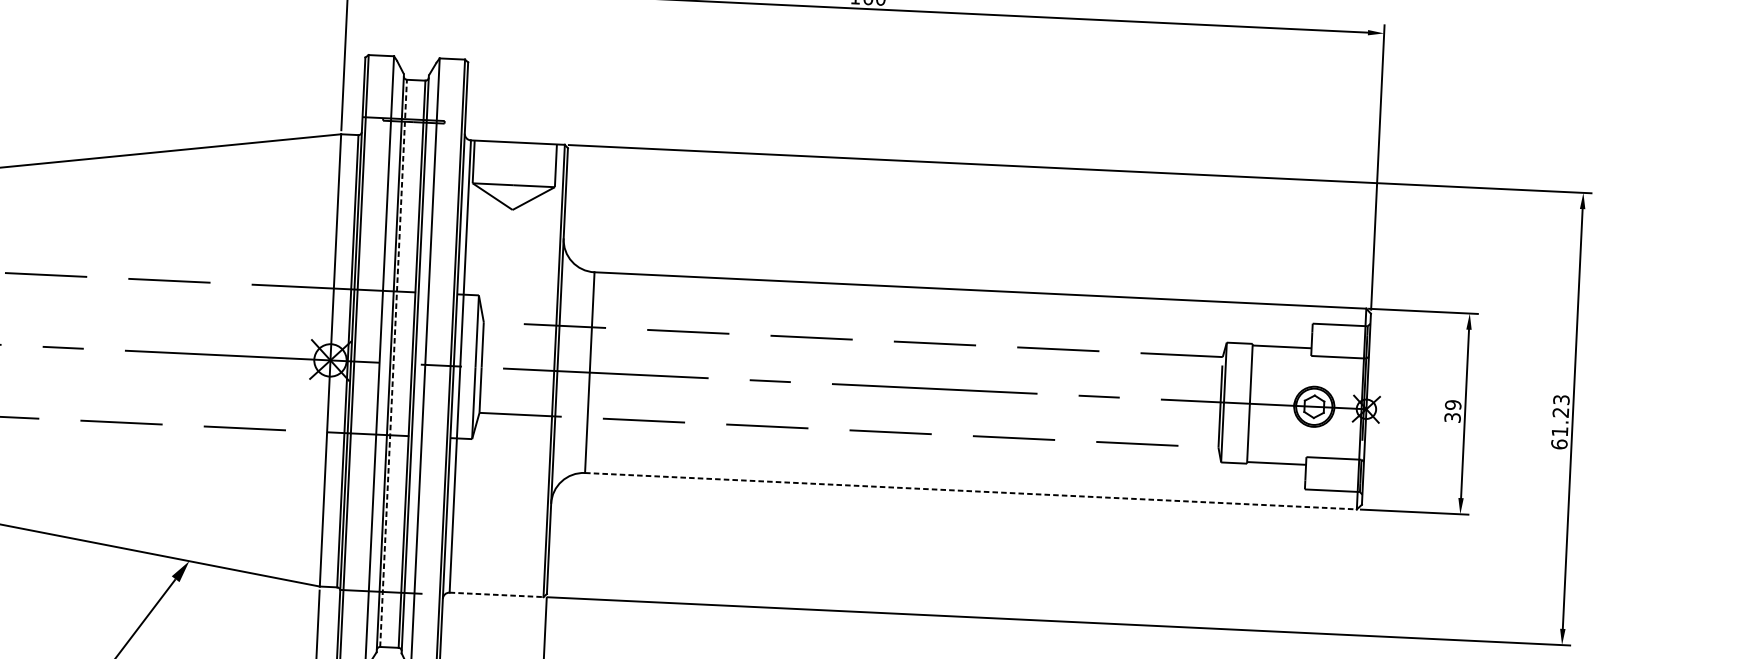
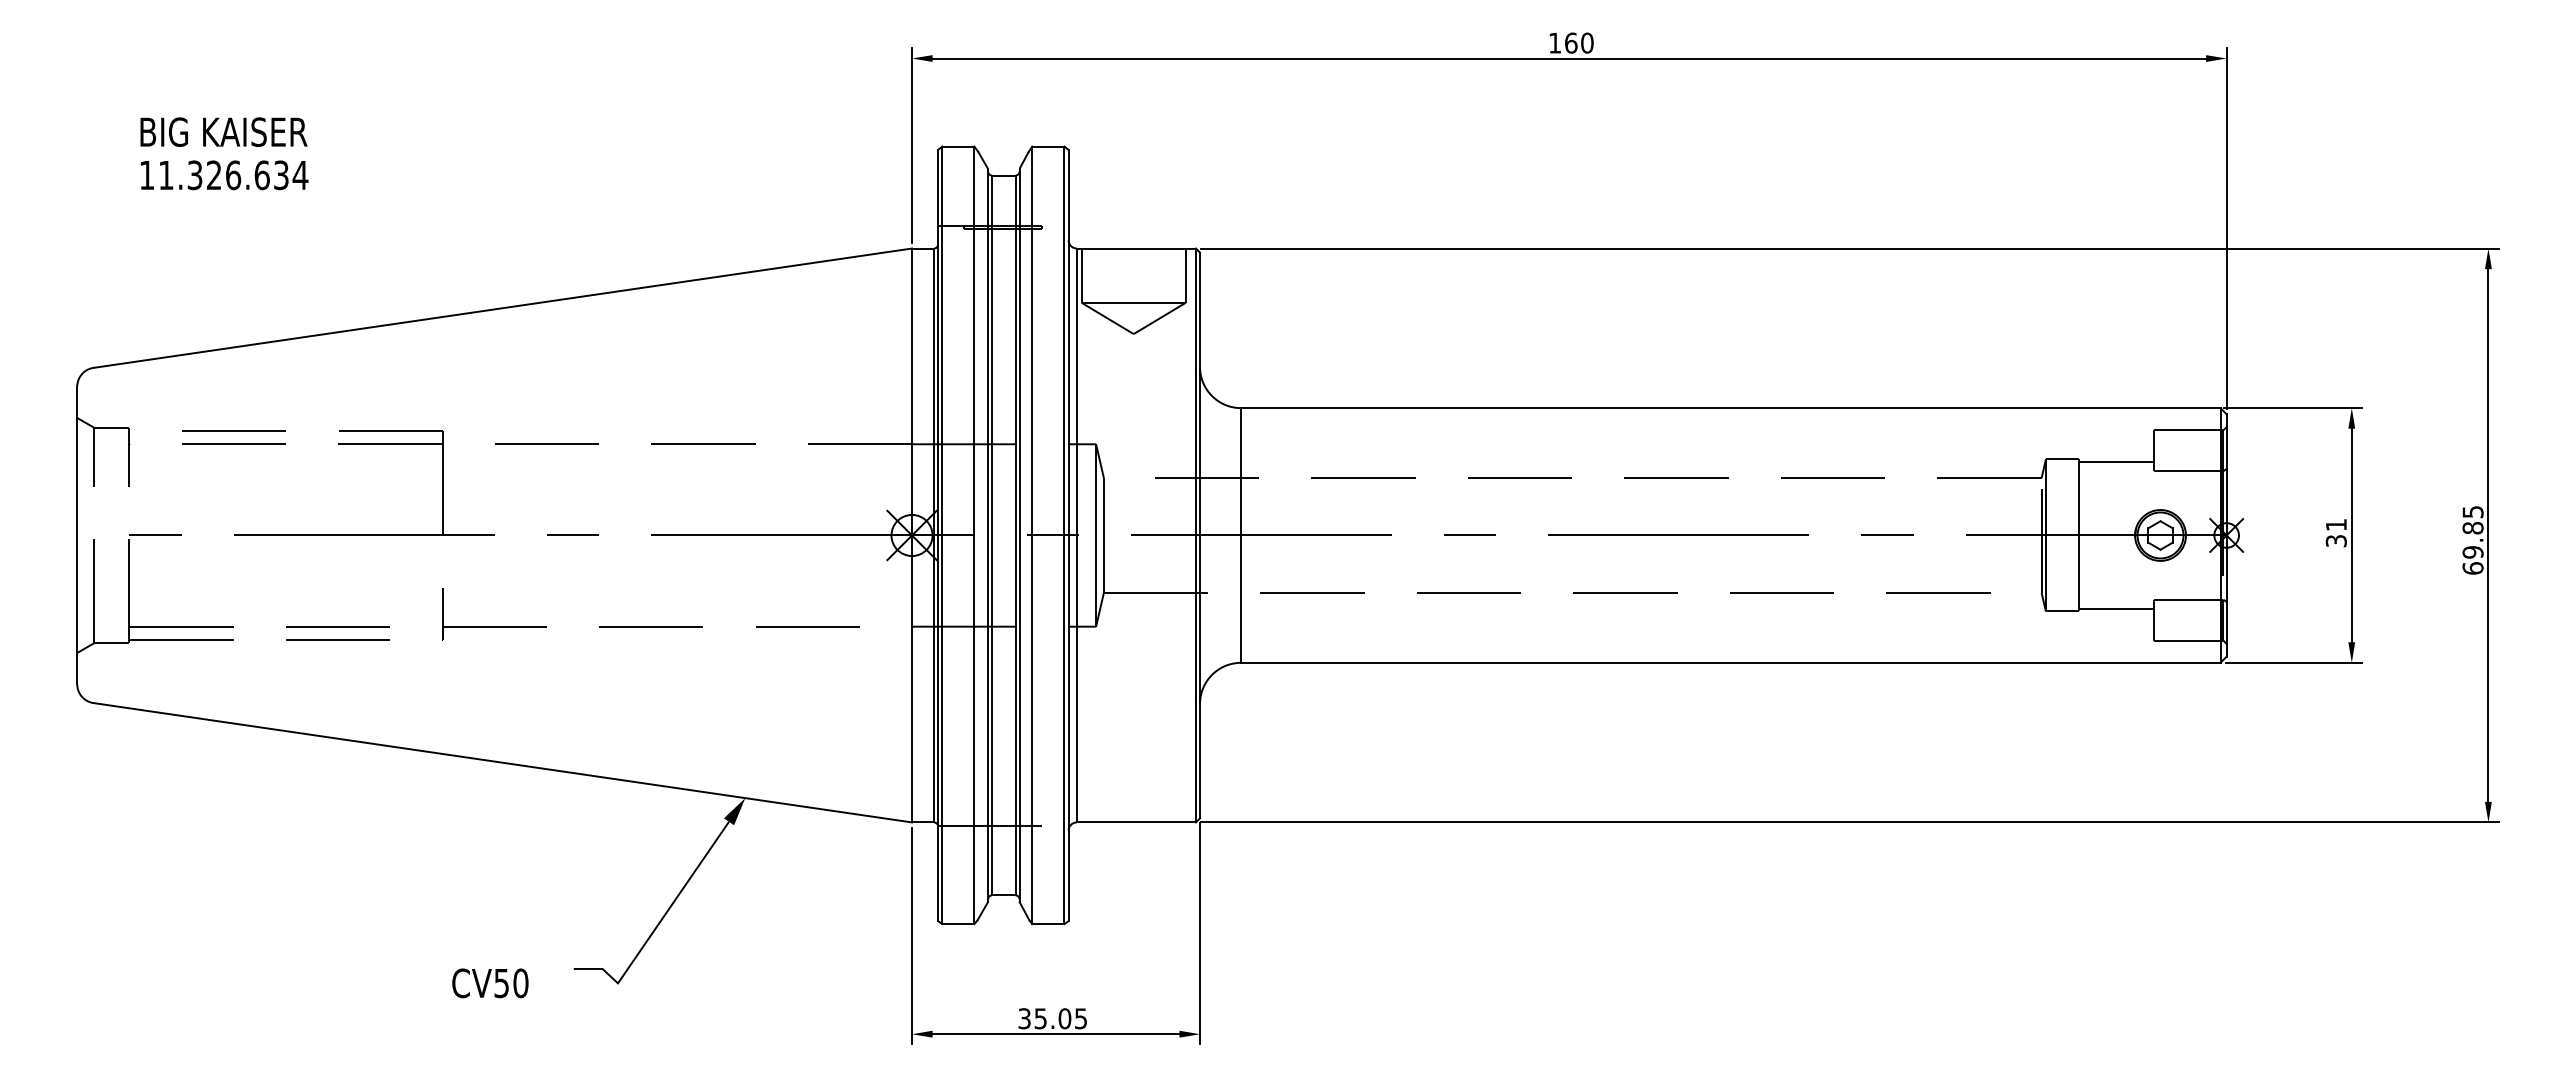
line: (393, 363) -> (992, 535), dashed -> solid
text: (1452, 404) -> (2335, 524), 39 -> 31
text: (1560, 416) -> (2472, 532), 61.23 -> 69.85
line: (970, 490) -> (1730, 662), dashed -> solid
line: (496, 594) -> (1136, 822), dashed -> solid

